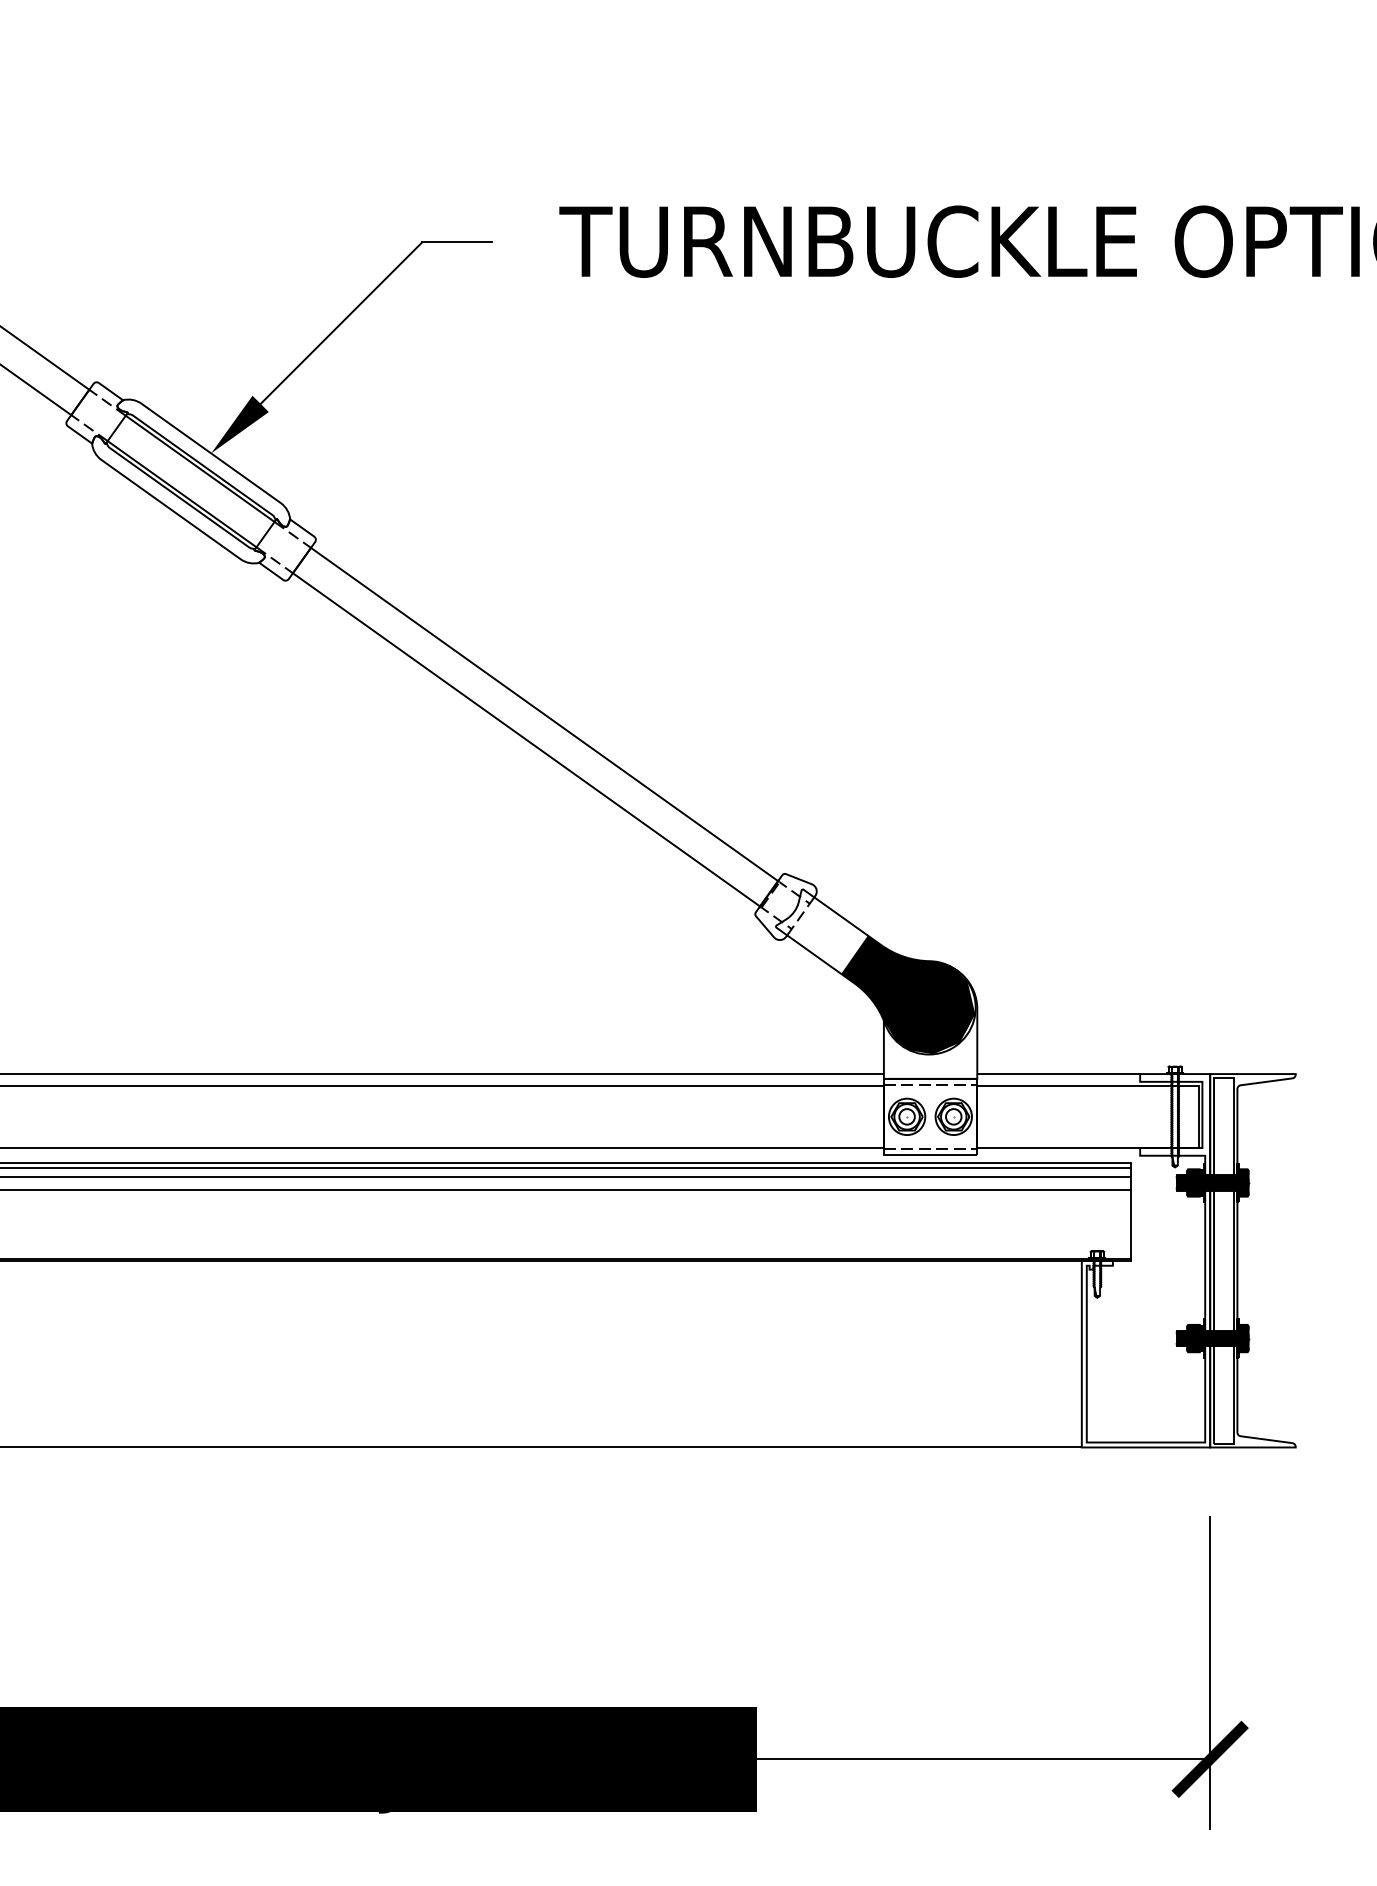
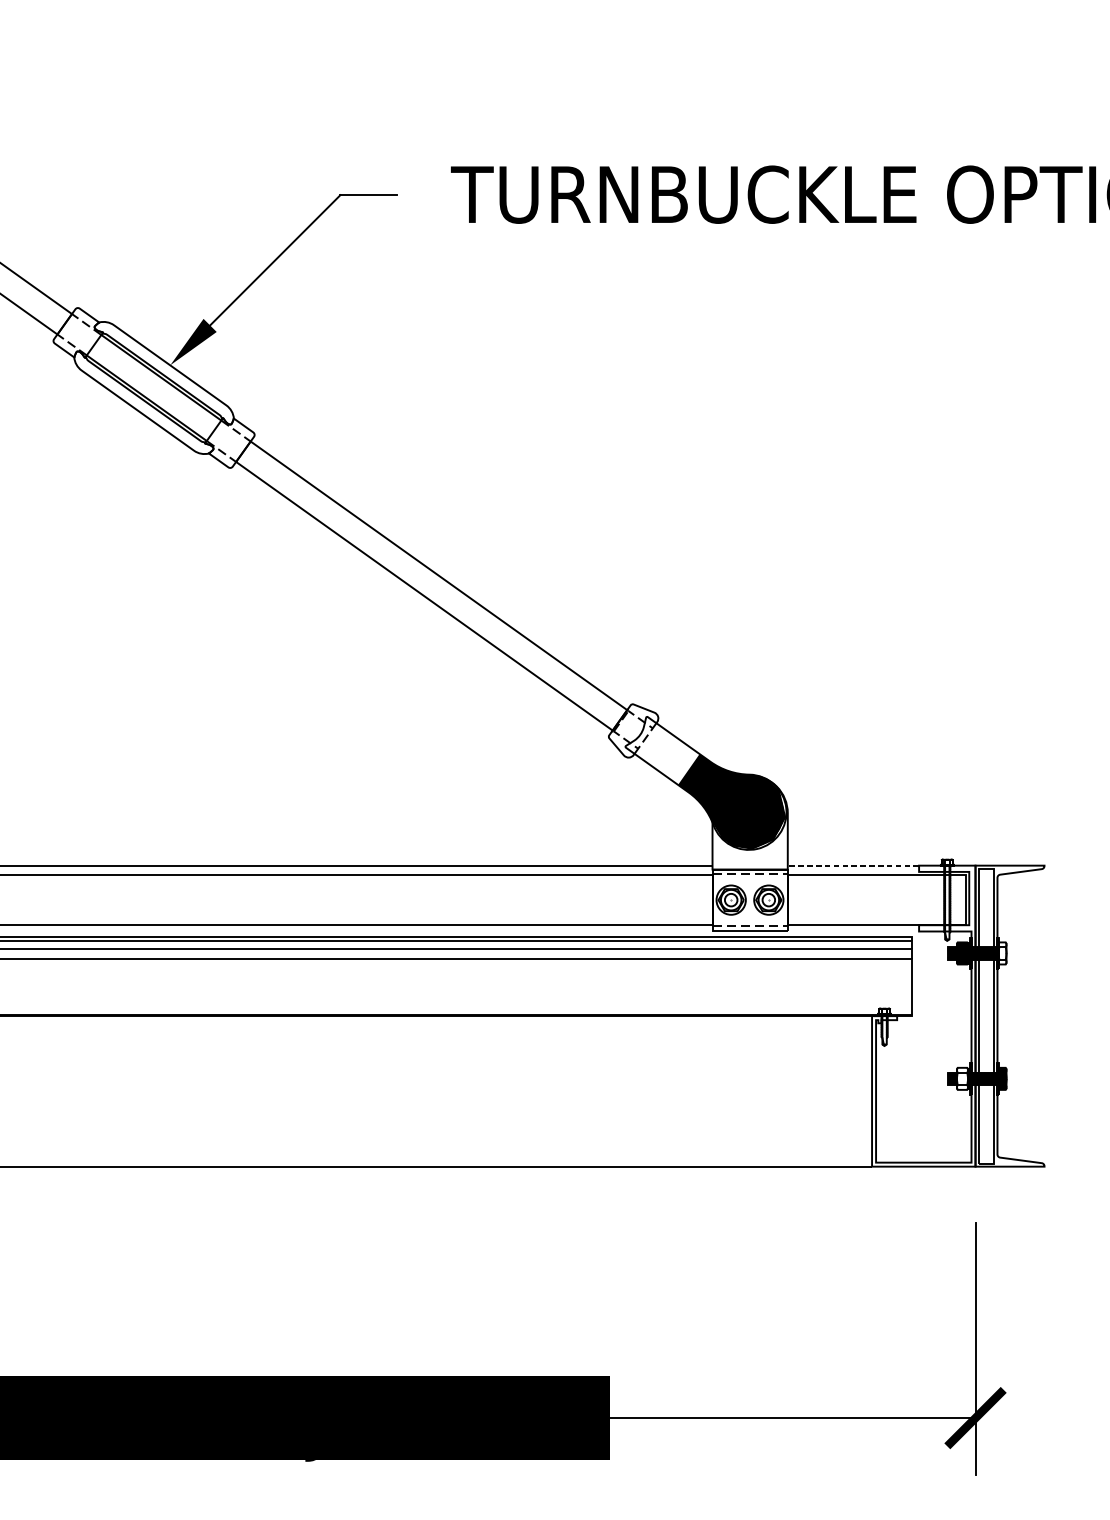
line: (1058, 1074) -> (853, 866), solid -> dashed
fill: (1243, 1182) -> (1002, 953), removed
fill: (1193, 1338) -> (962, 1078), removed

